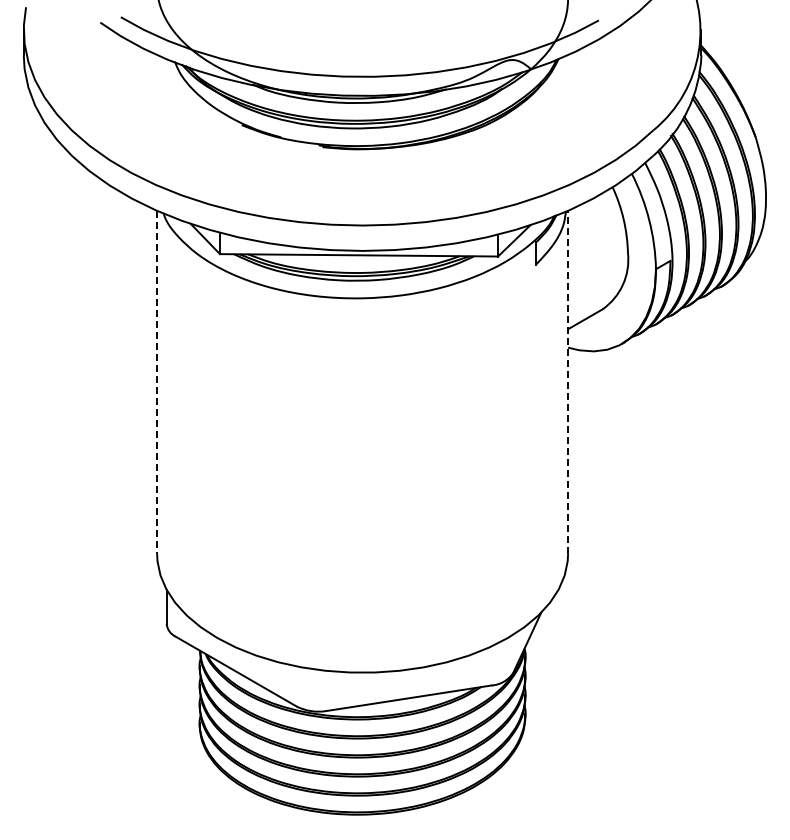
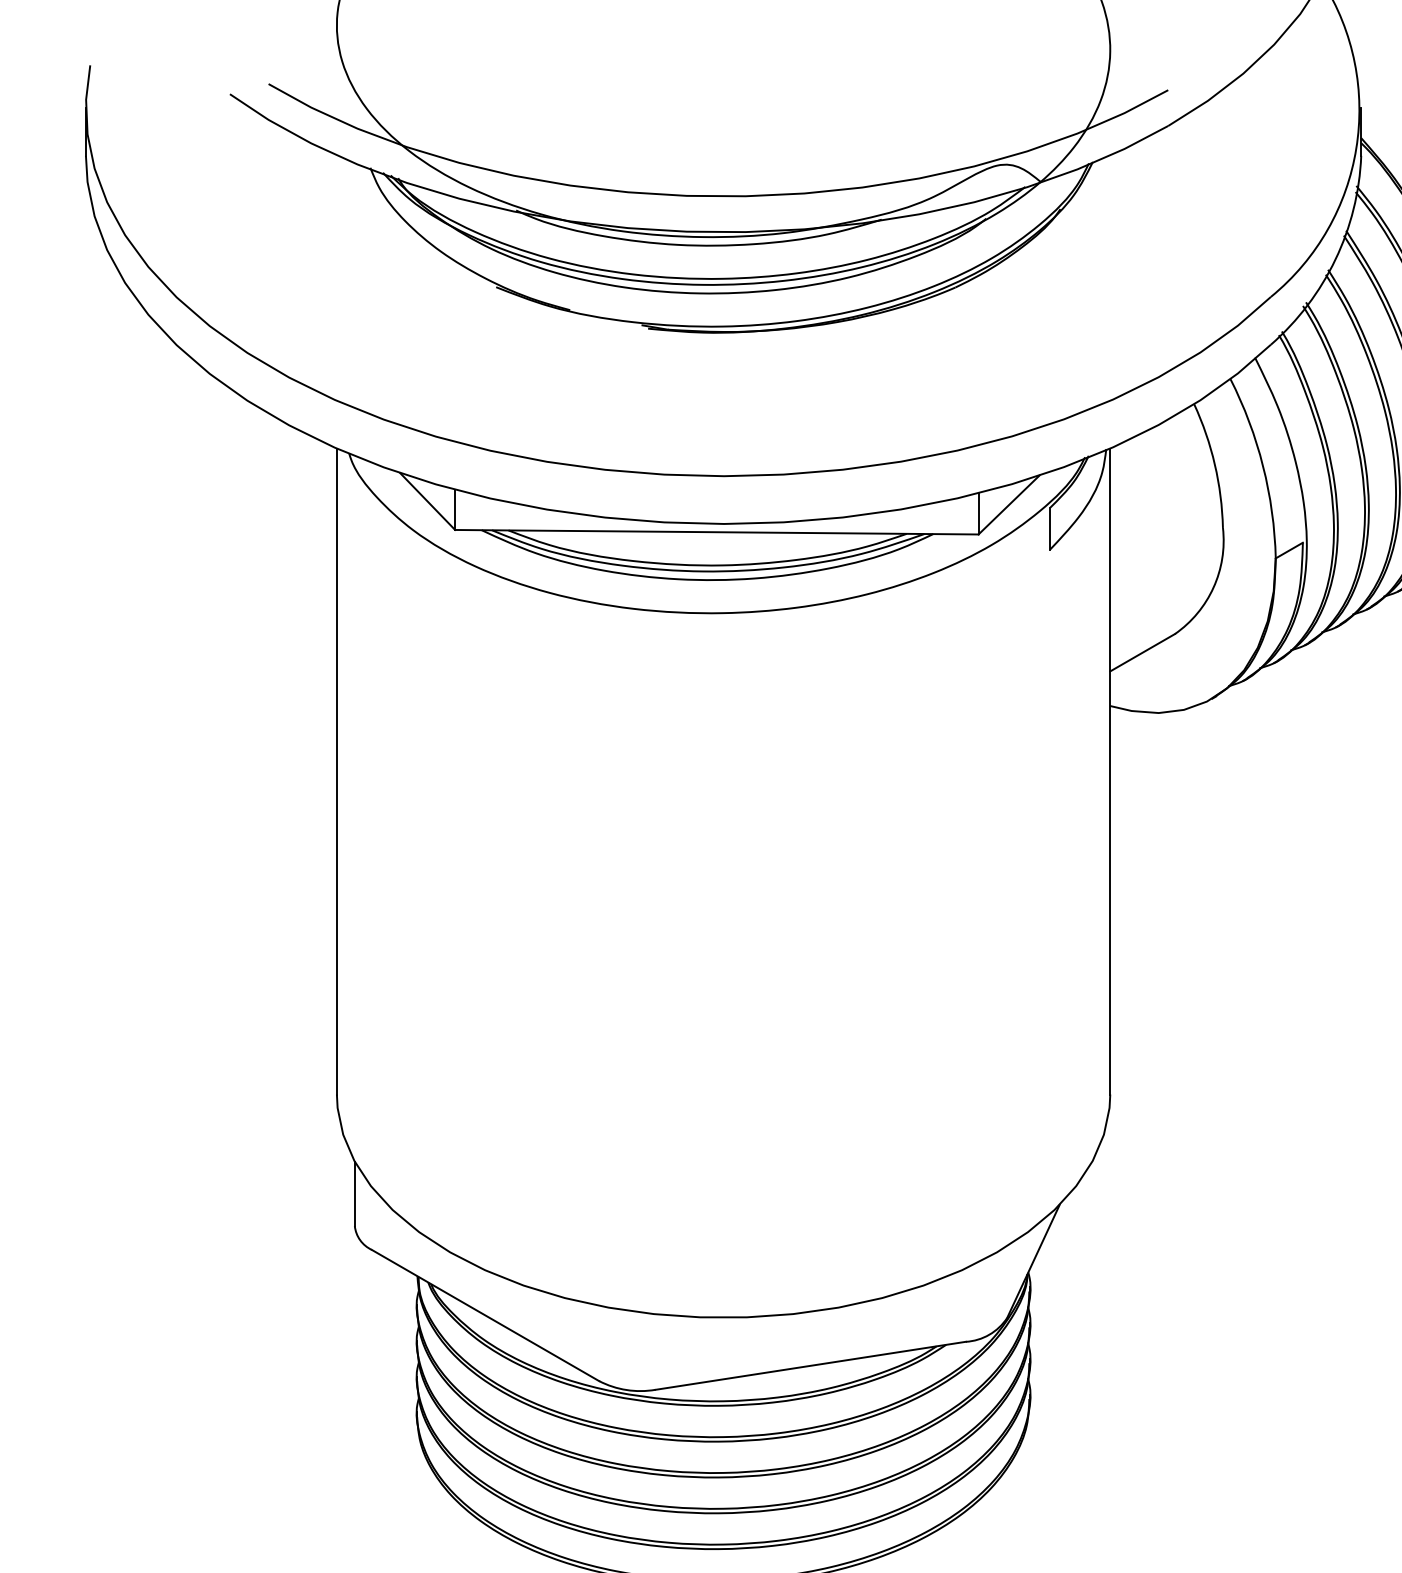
line: (157, 382) -> (337, 771), dashed -> solid
line: (568, 382) -> (1111, 771), dashed -> solid

